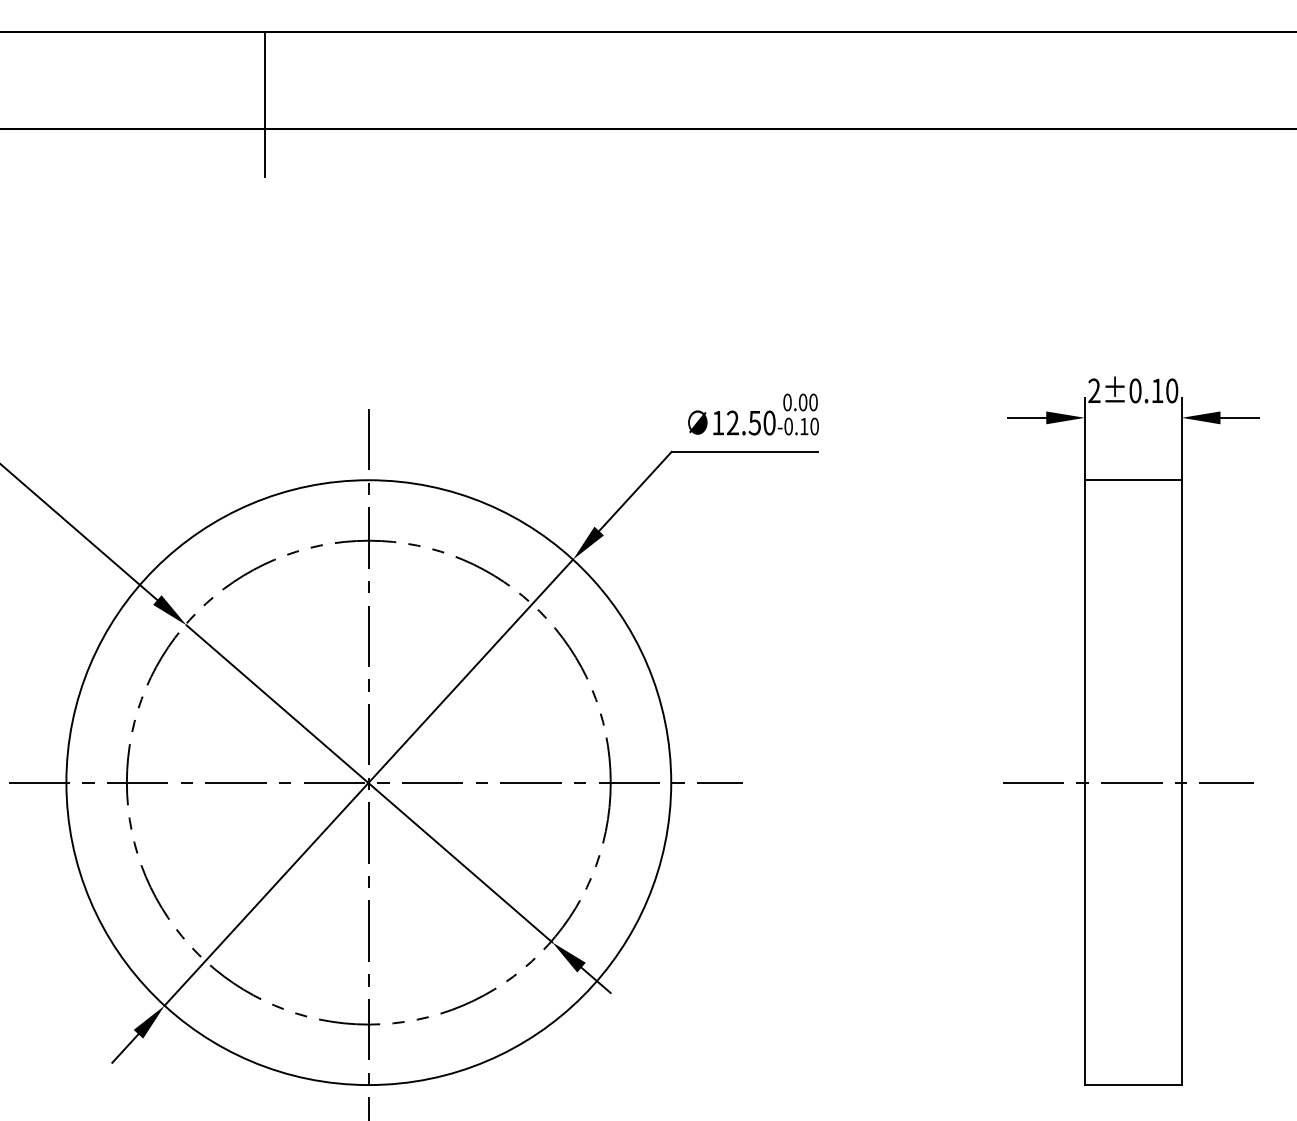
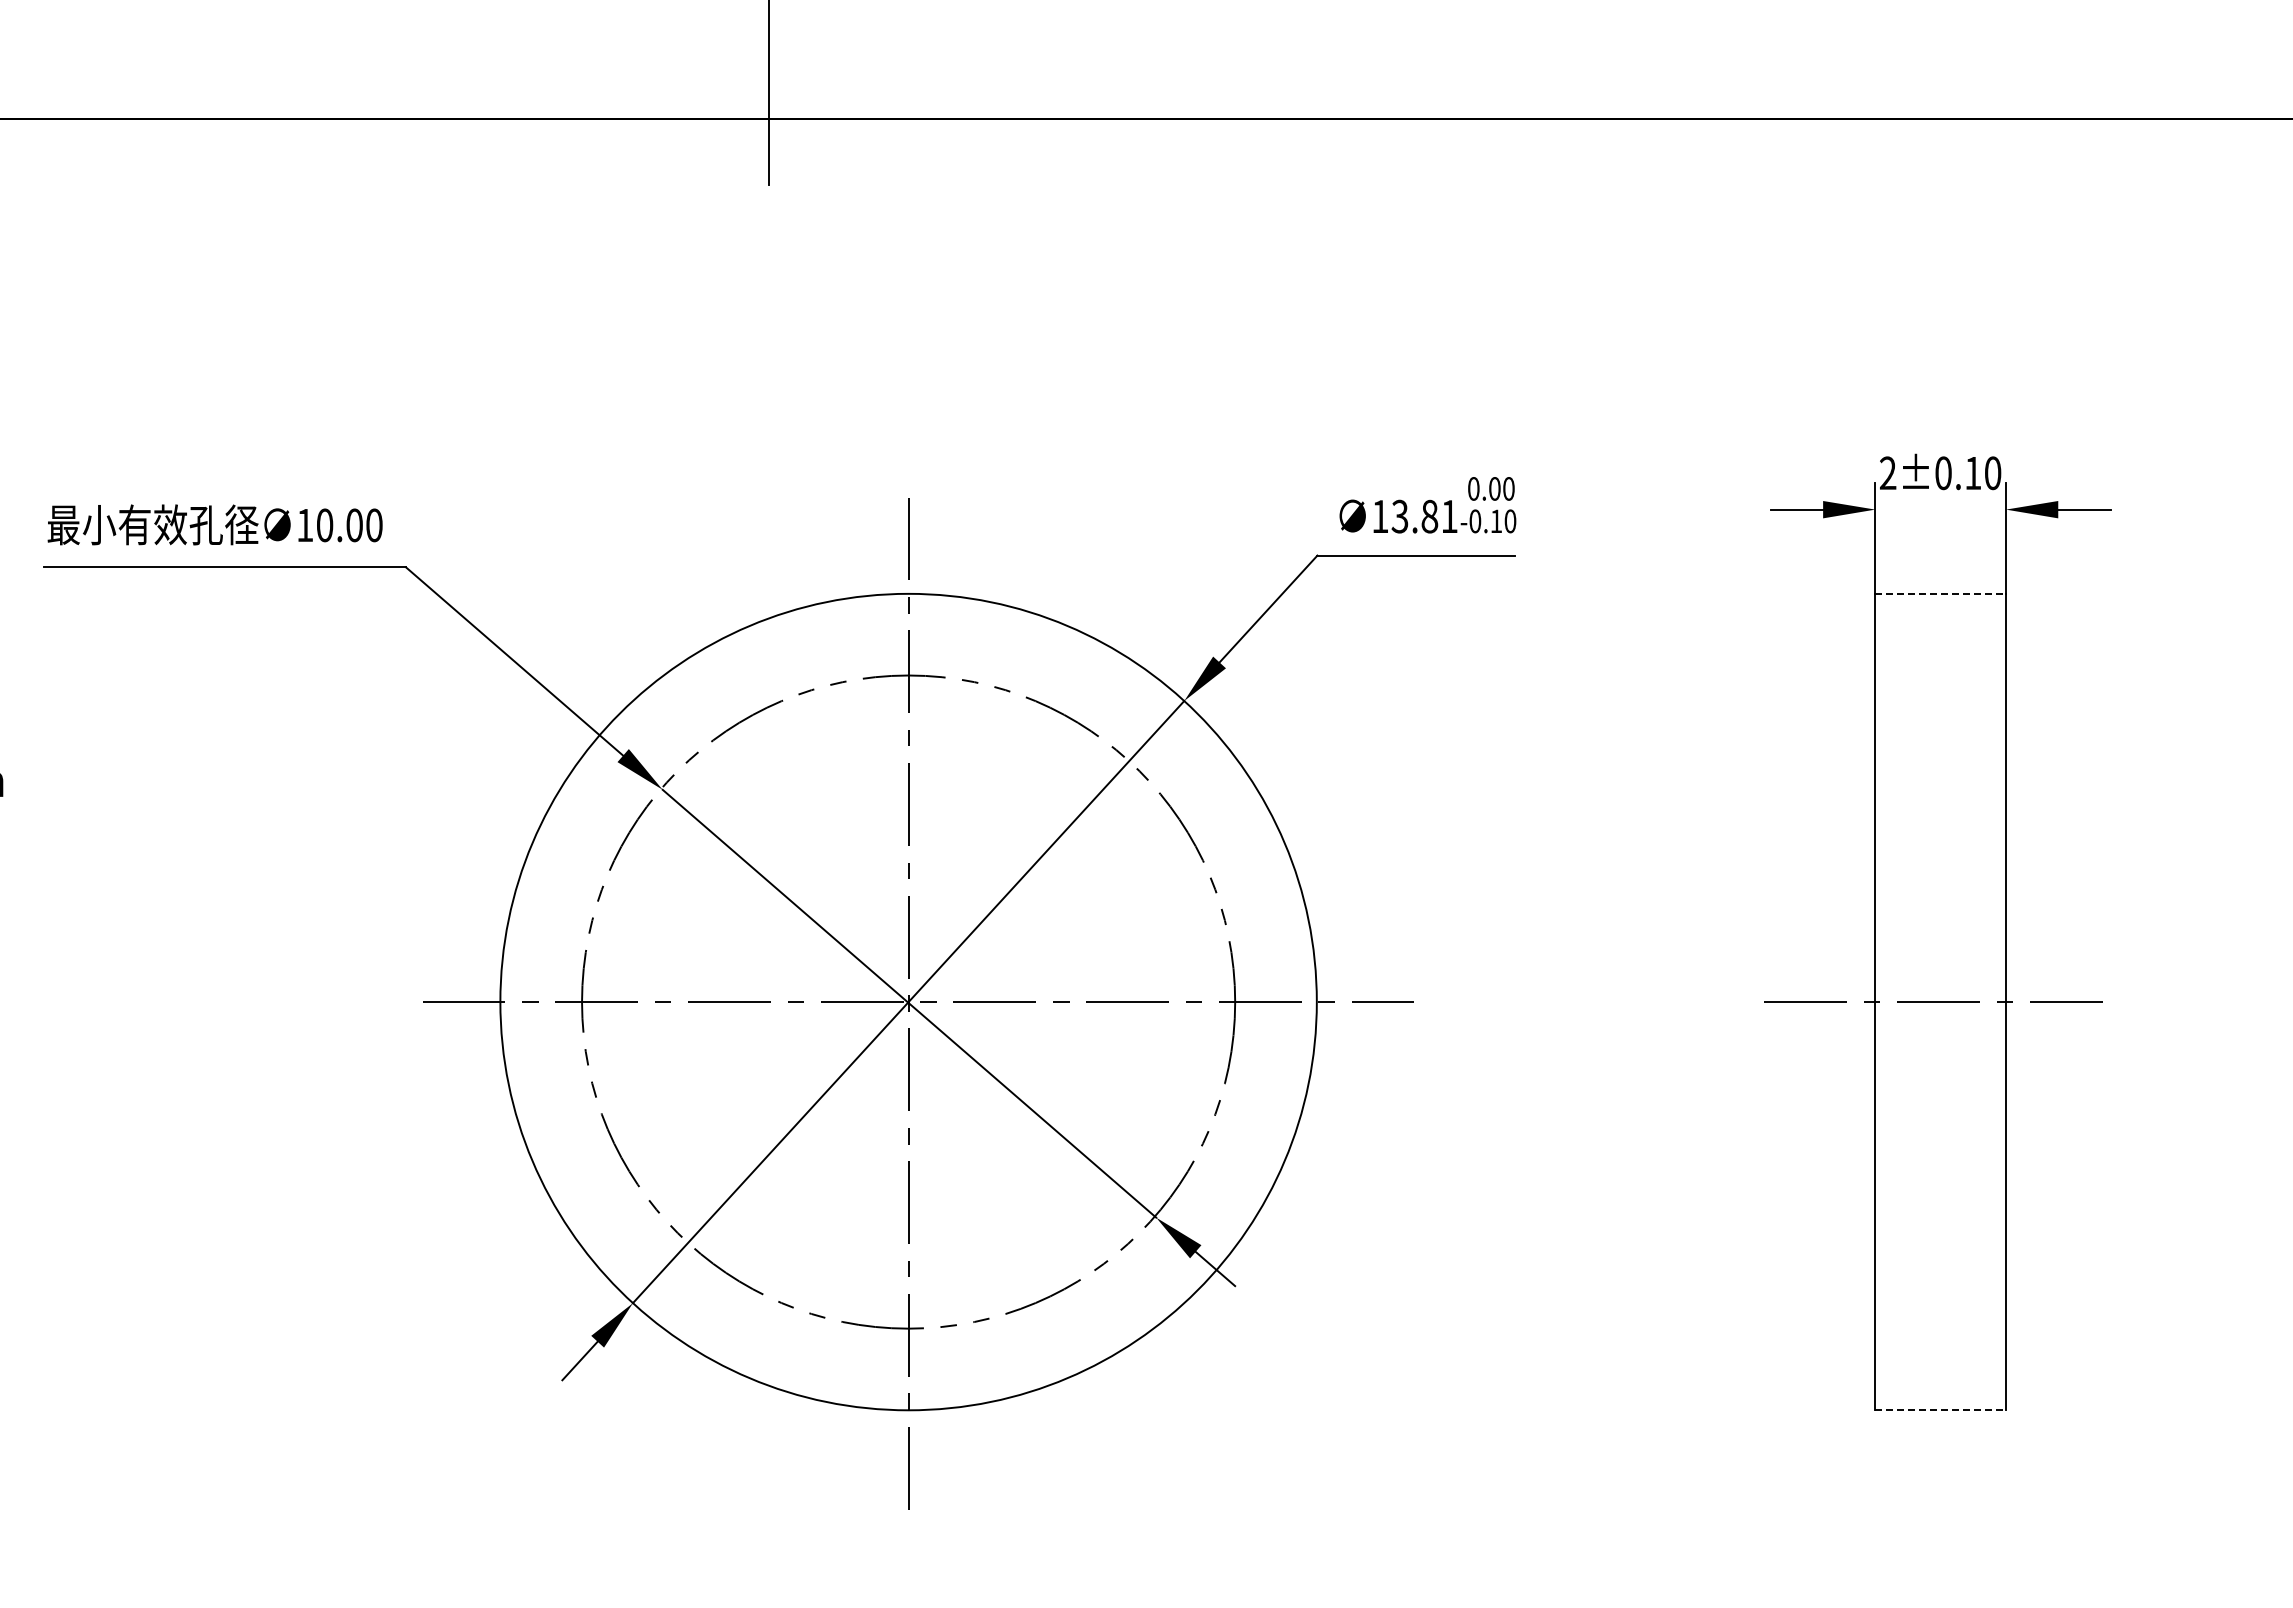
text: (750, 422) -> (1424, 516), 12.50 -> 13.81
line: (1133, 479) -> (1941, 593), solid -> dashed
line: (1133, 1085) -> (1941, 1410), solid -> dashed

